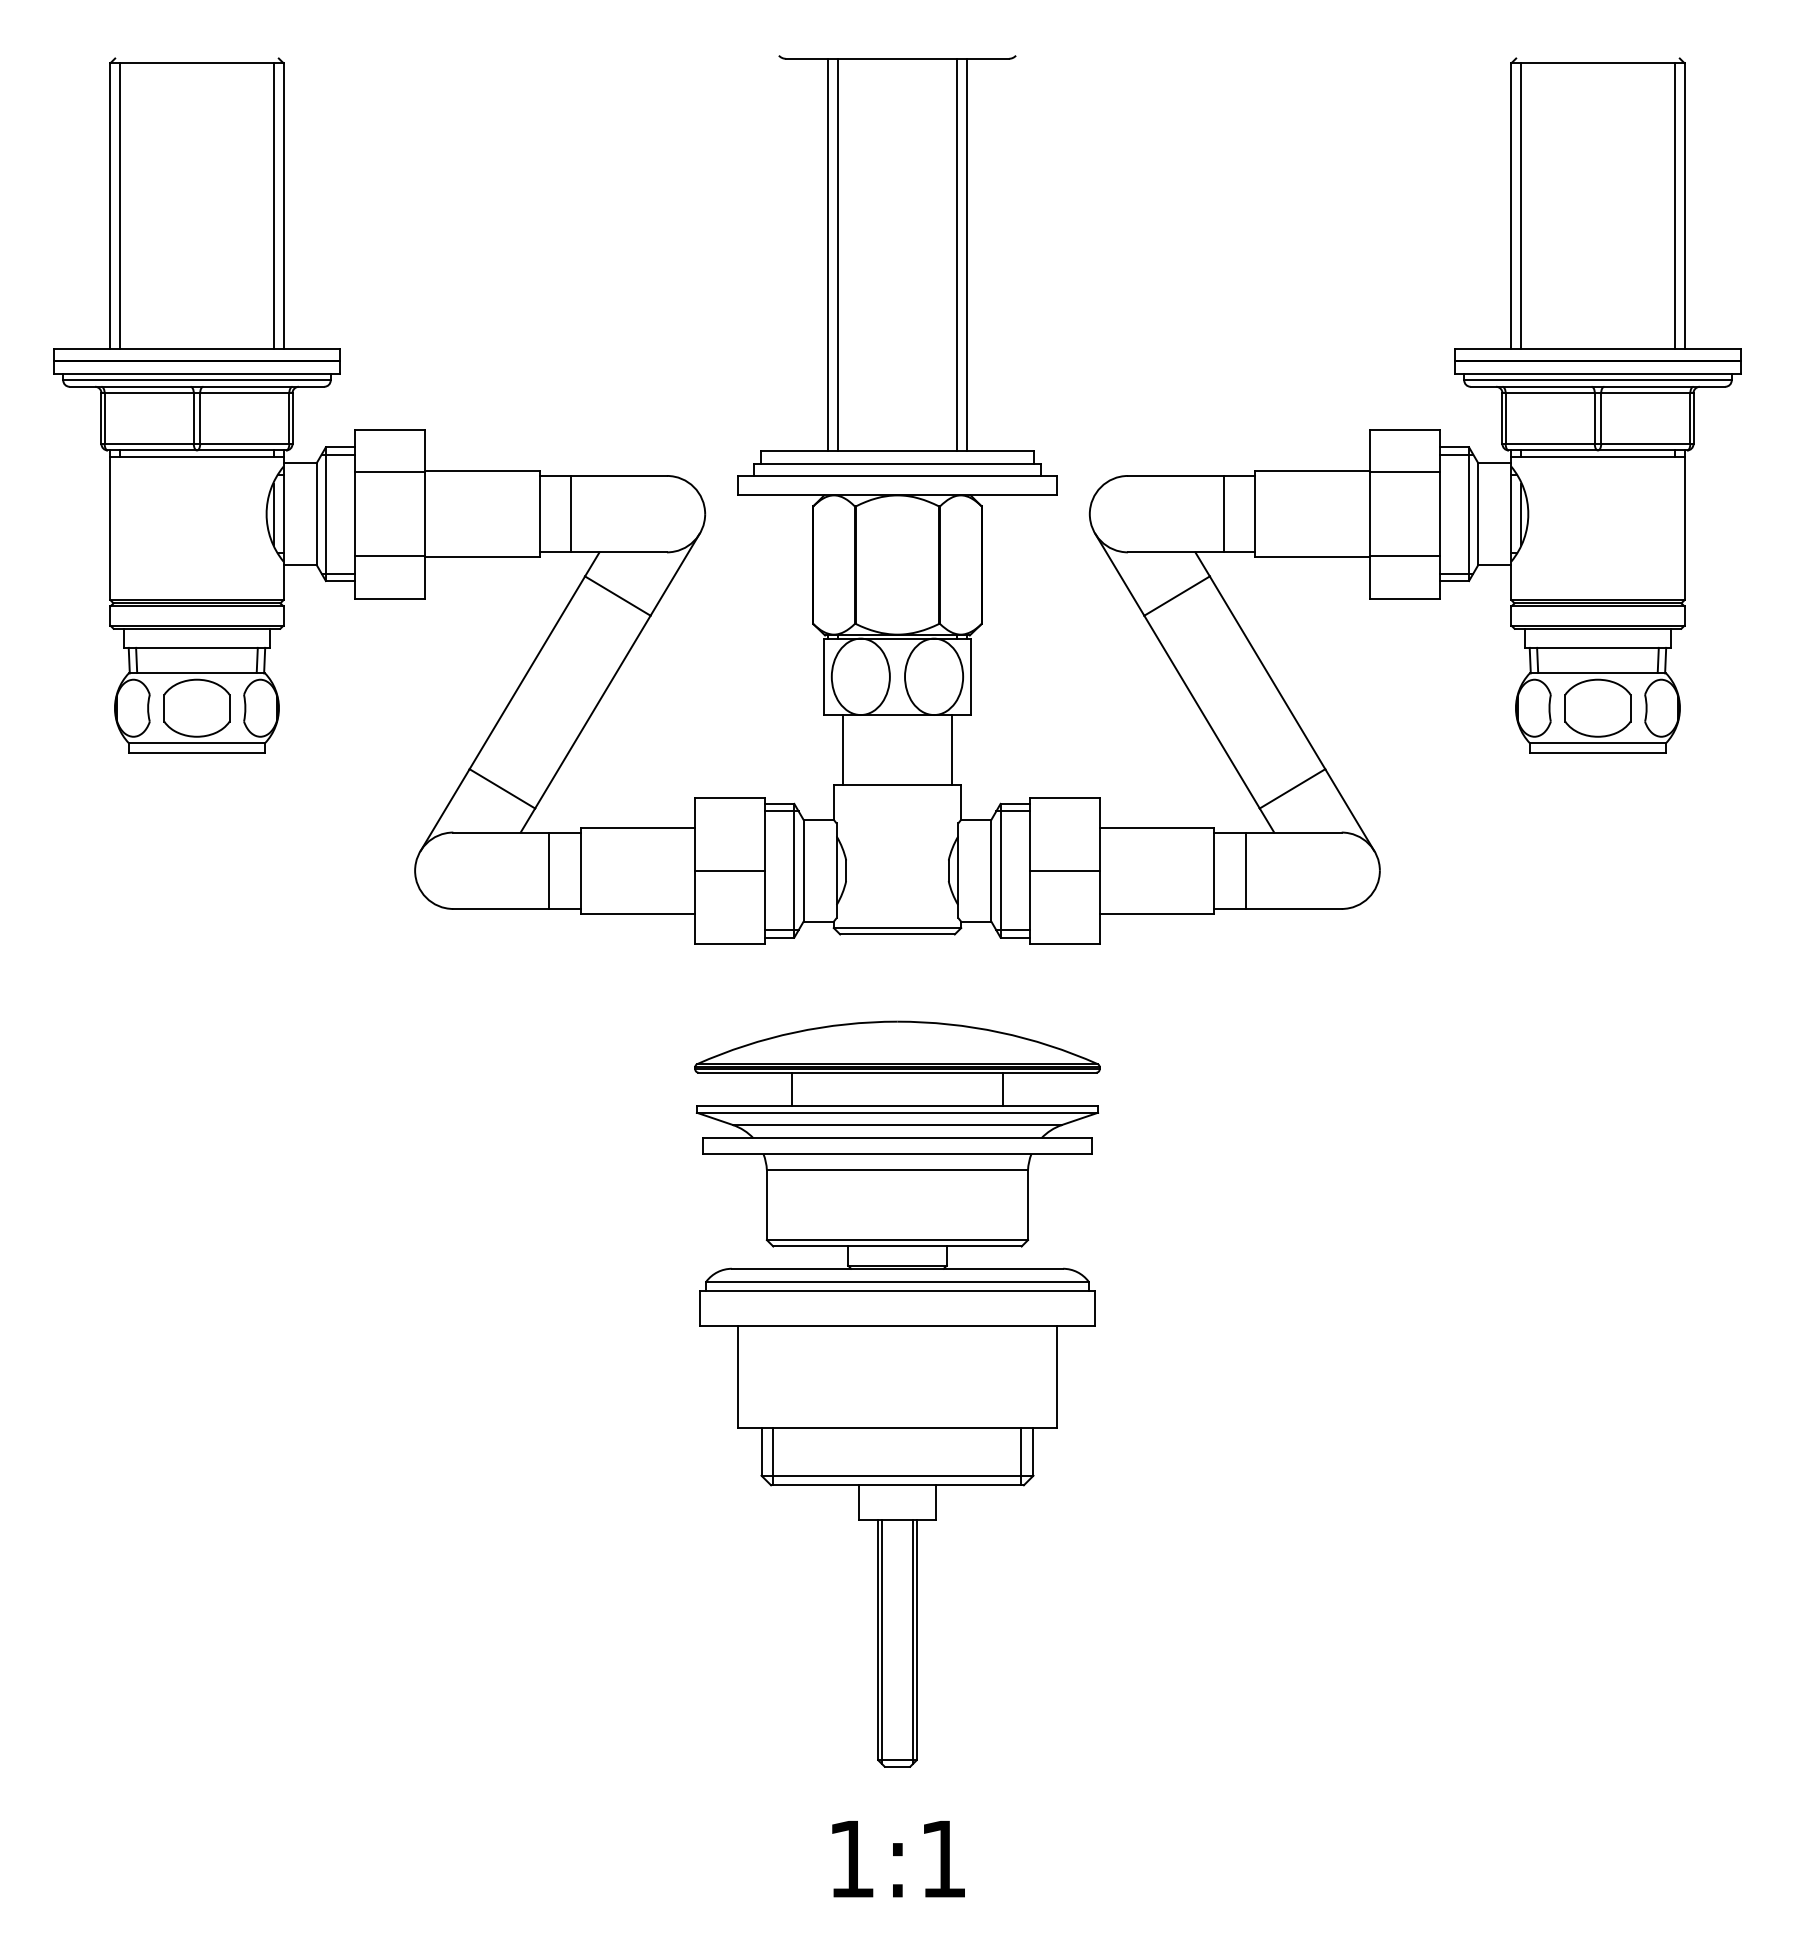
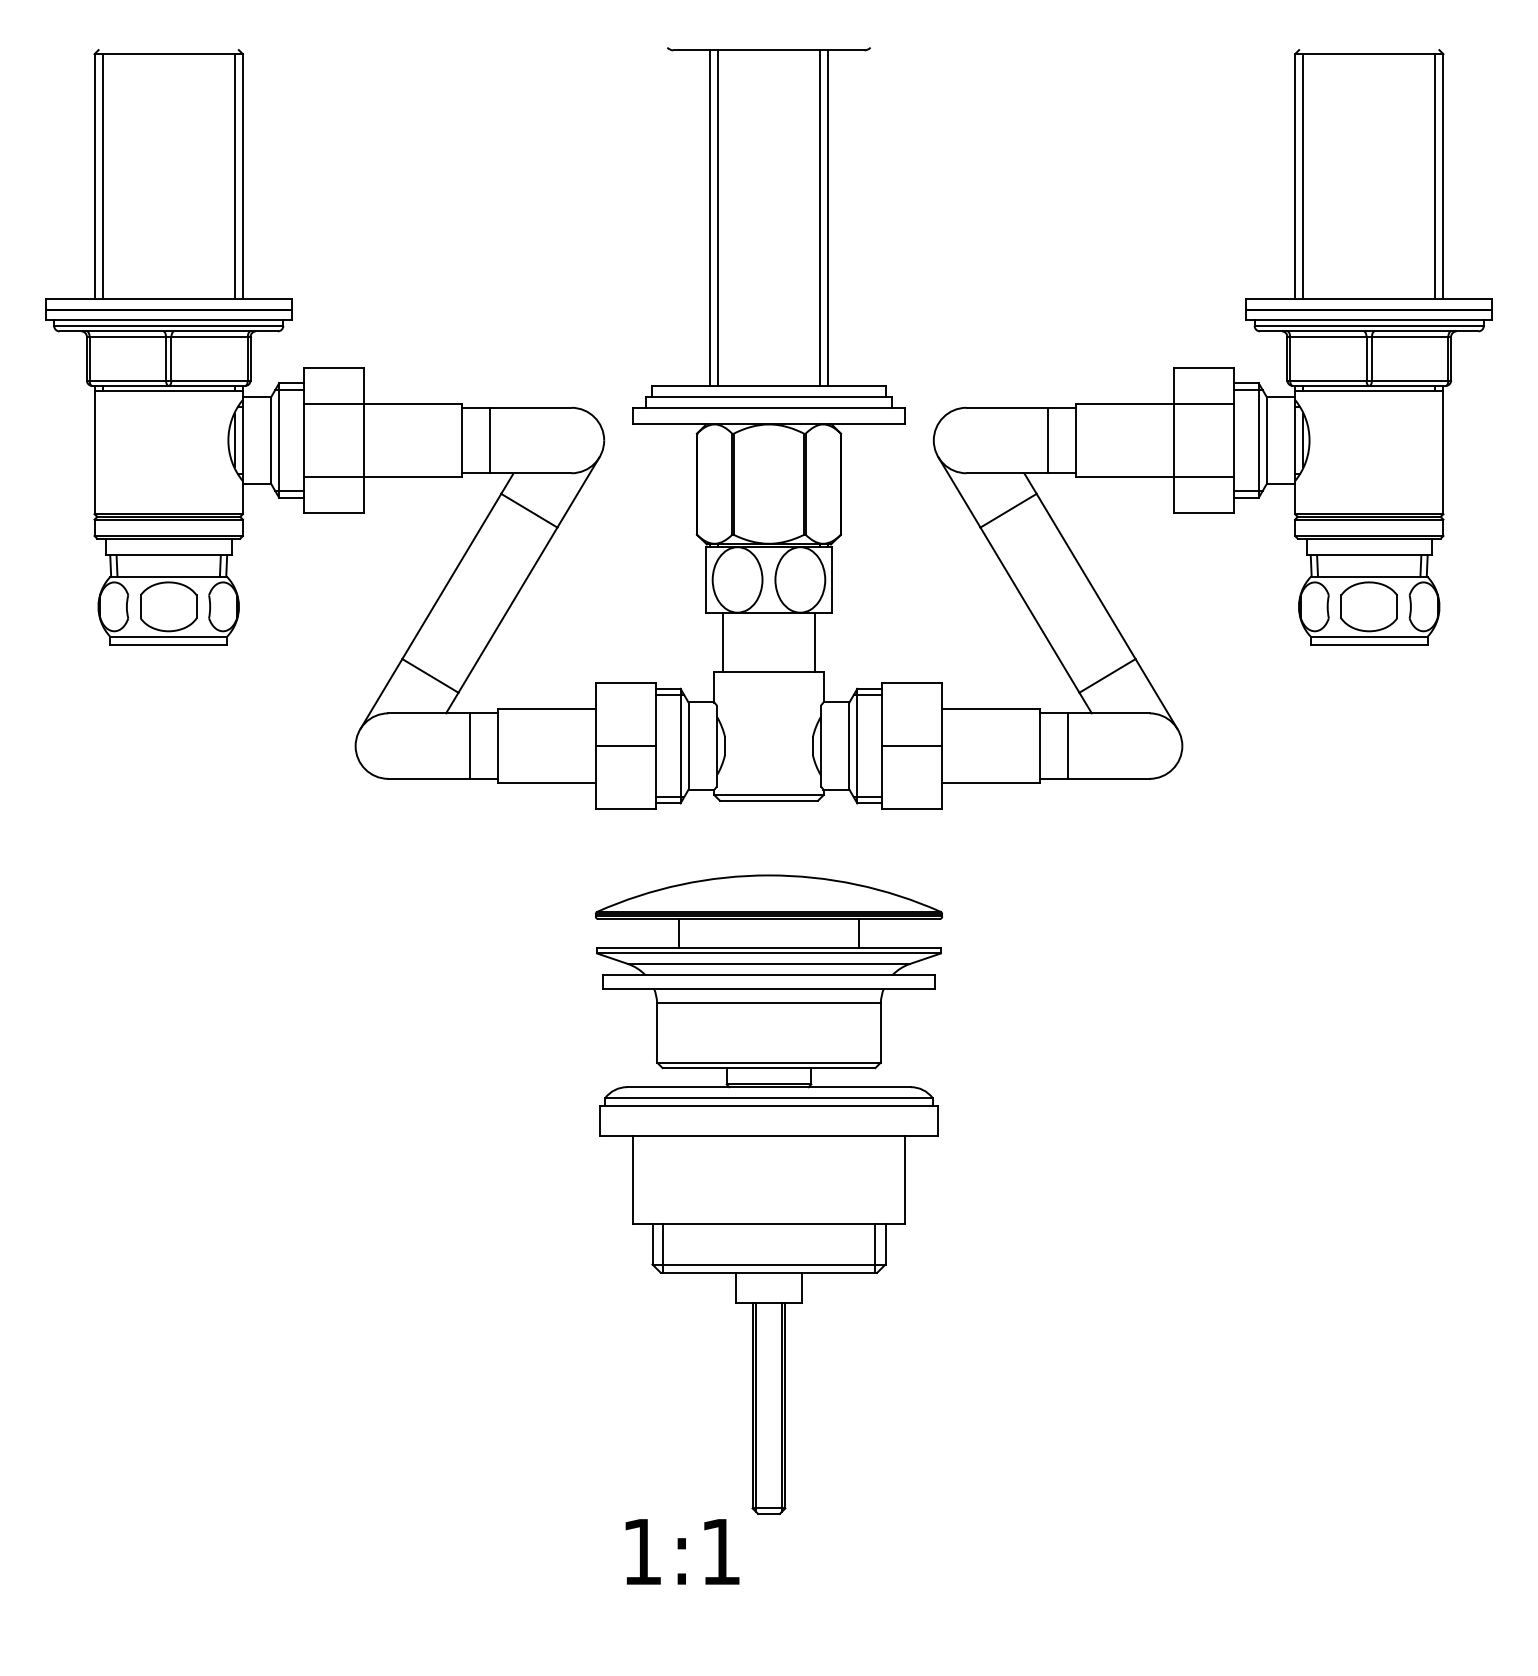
text: (898, 1859) -> (682, 1552), moved

